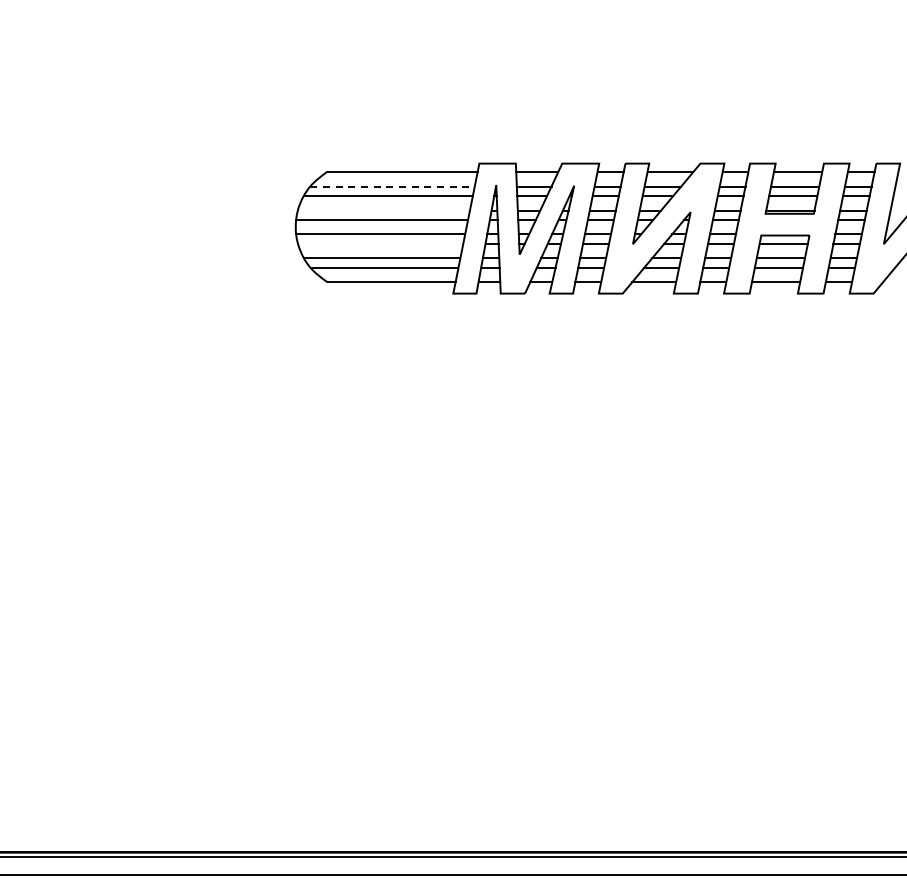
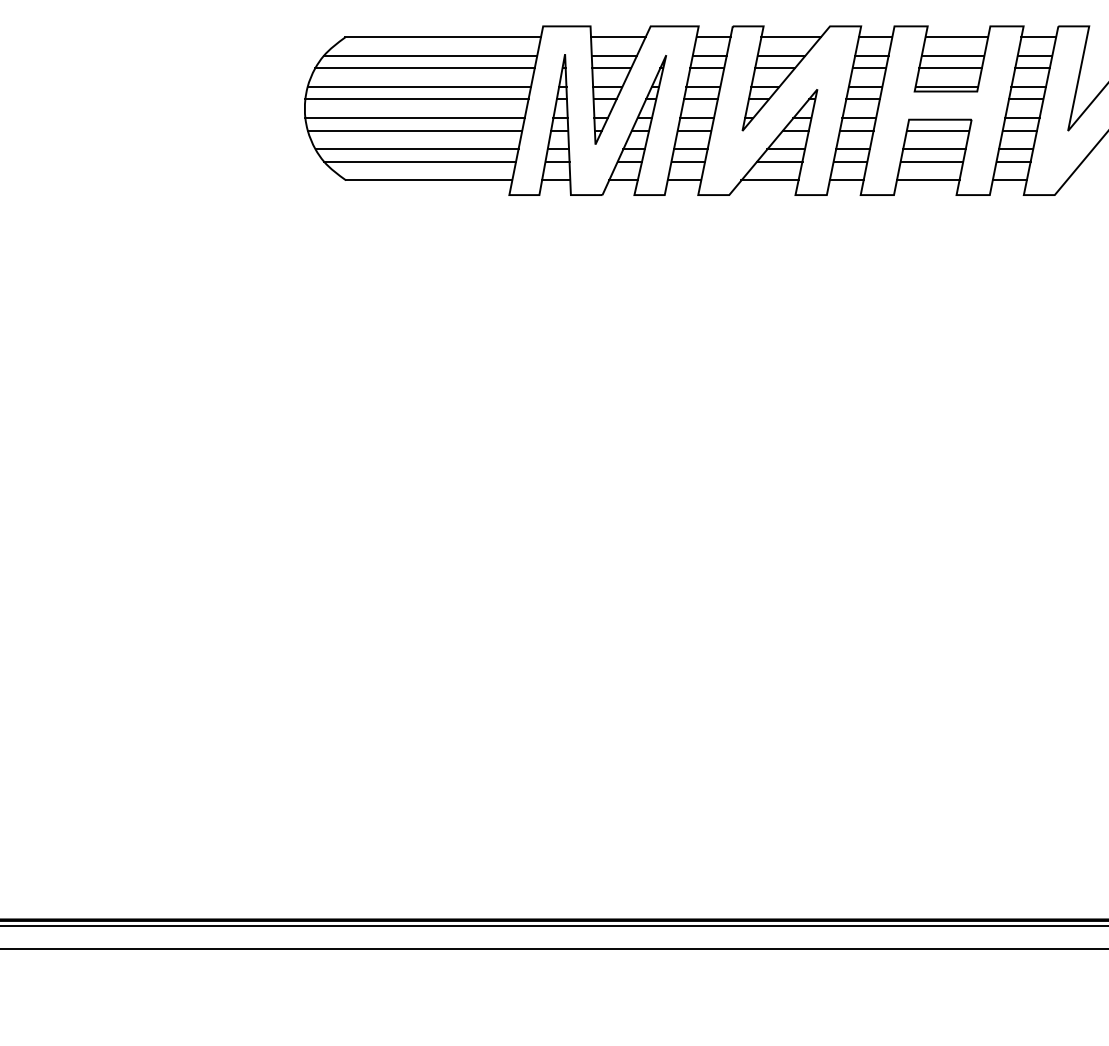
line: (392, 186) -> (430, 56), dashed -> solid
line: (383, 210) -> (418, 87), added
line: (380, 243) -> (414, 130), added

